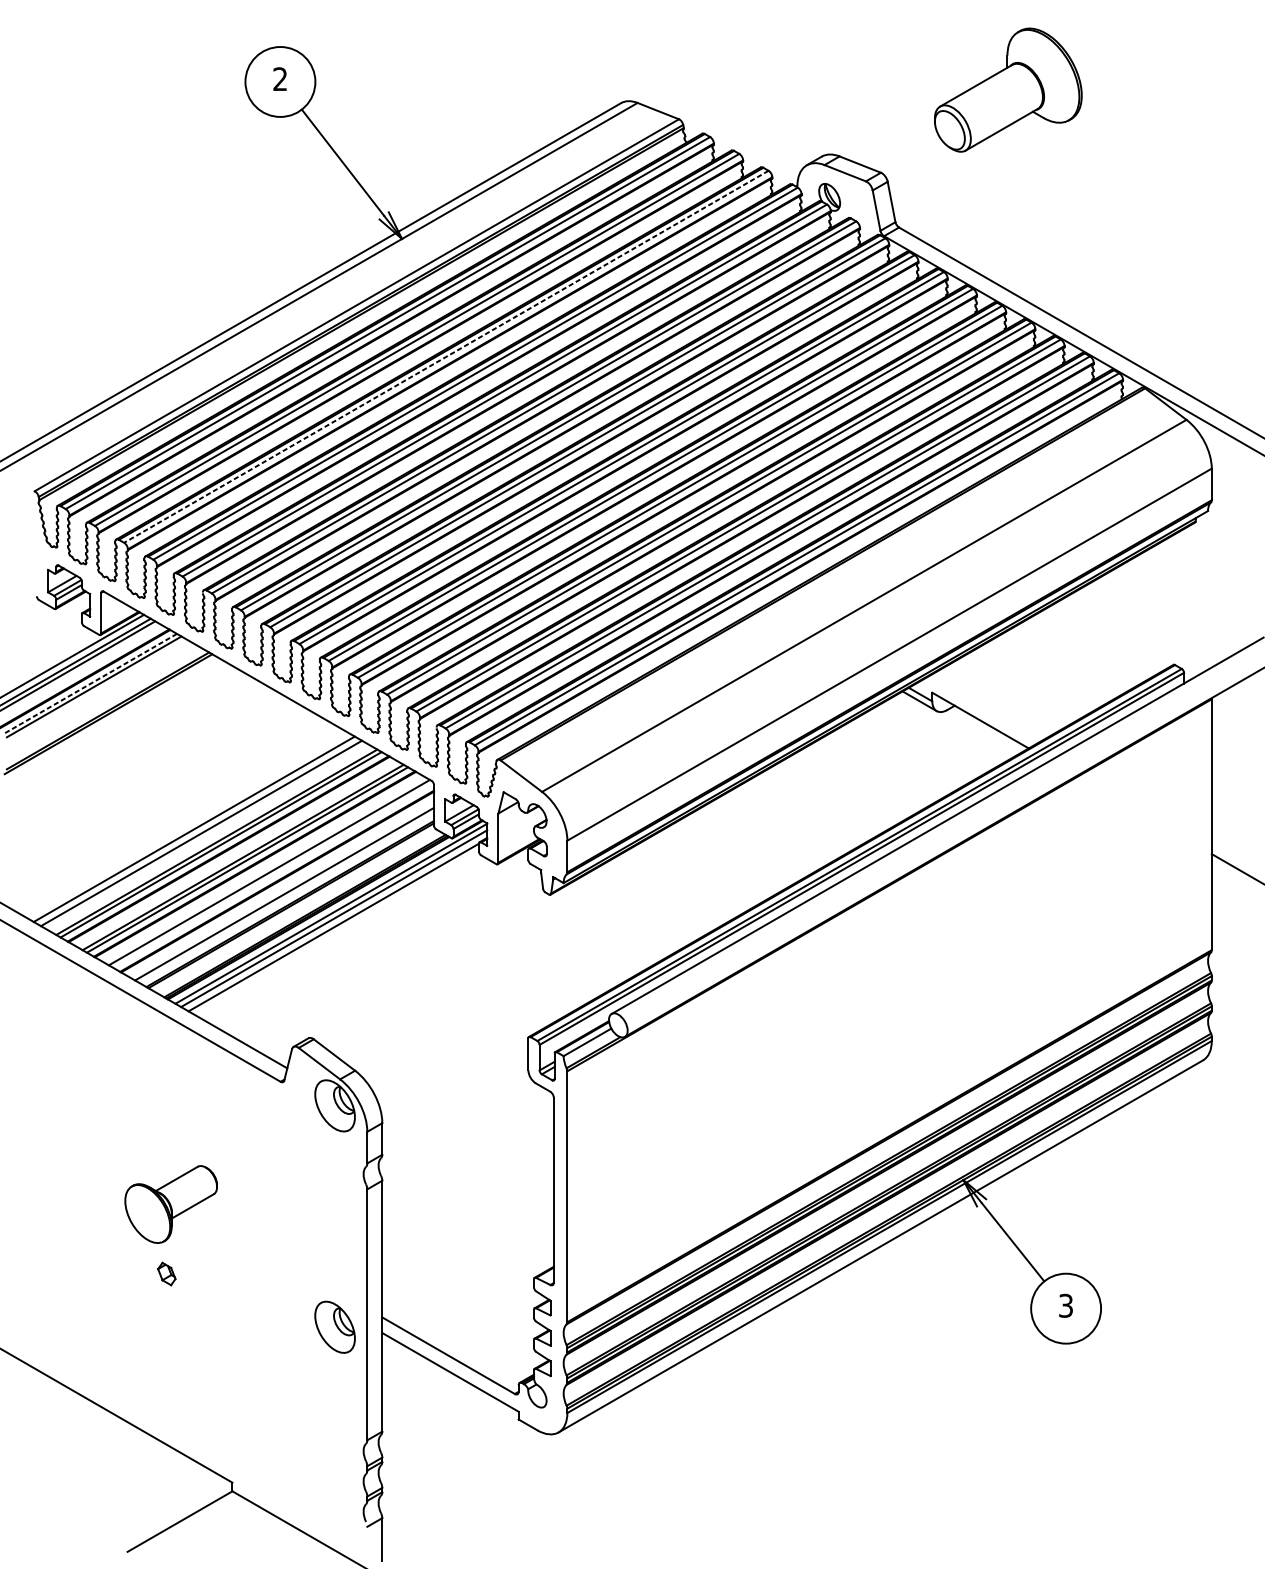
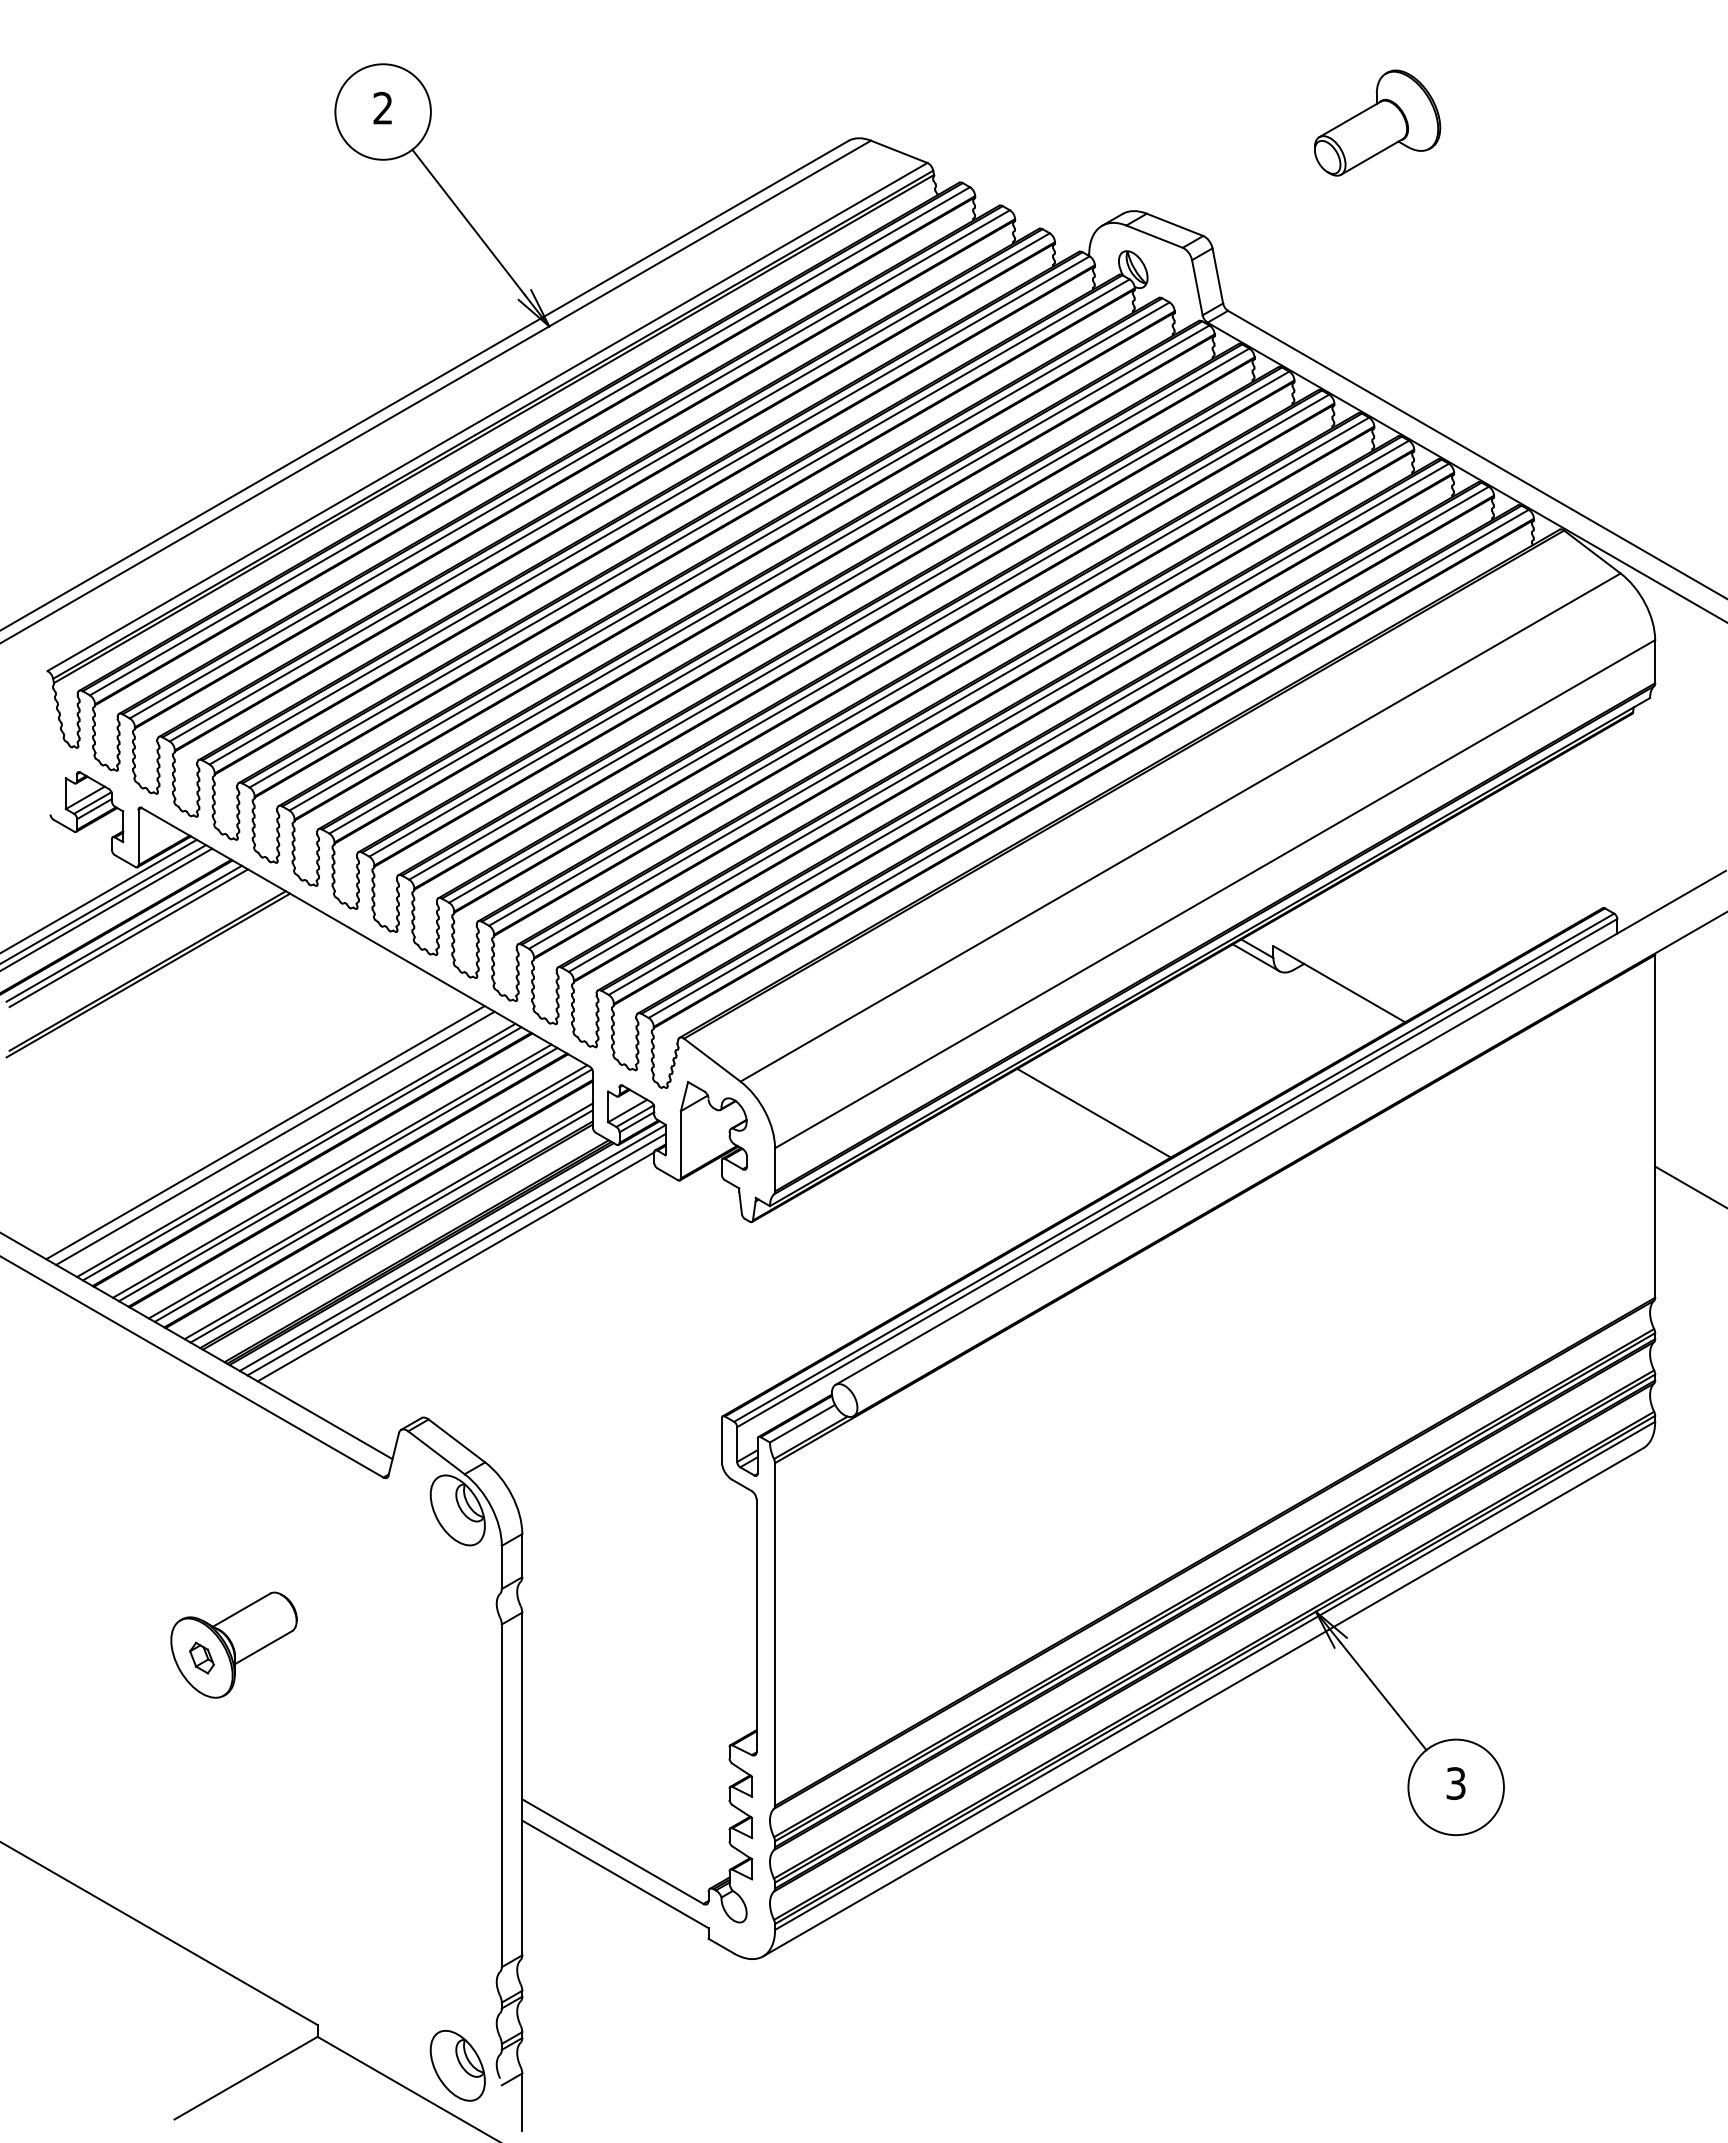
part: (1008, 89) -> (1377, 122), size x0.62
line: (446, 356) -> (609, 487), dashed -> solid
line: (91, 683) -> (124, 933), dashed -> solid
line: (800, 814) -> (1093, 1112), added
line: (273, 875) -> (373, 1195), added
line: (286, 897) -> (391, 1226), added
part: (166, 1273) -> (201, 1657), moved
part: (334, 1327) -> (457, 2065), moved

